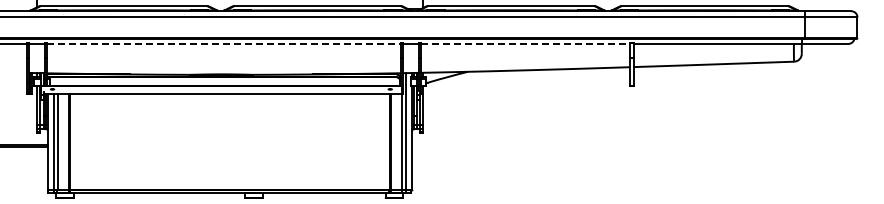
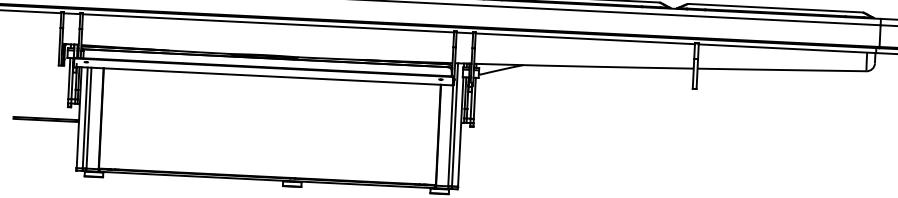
line: (223, 43) -> (268, 22), dashed -> solid
line: (526, 43) -> (586, 38), dashed -> solid

